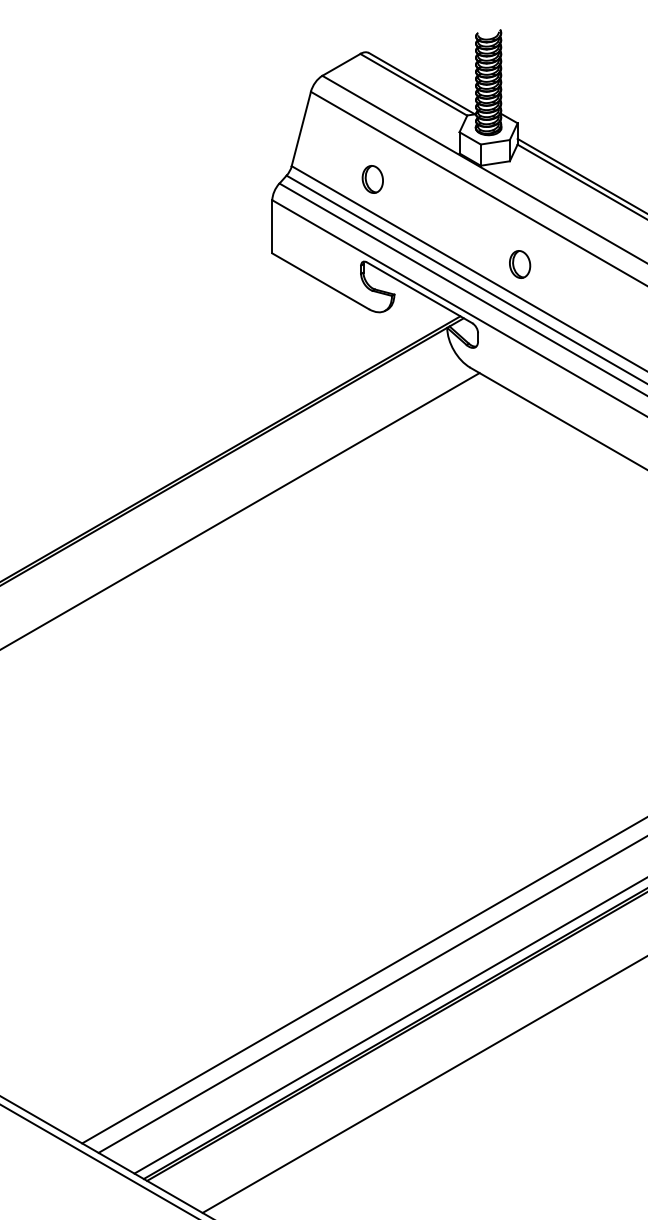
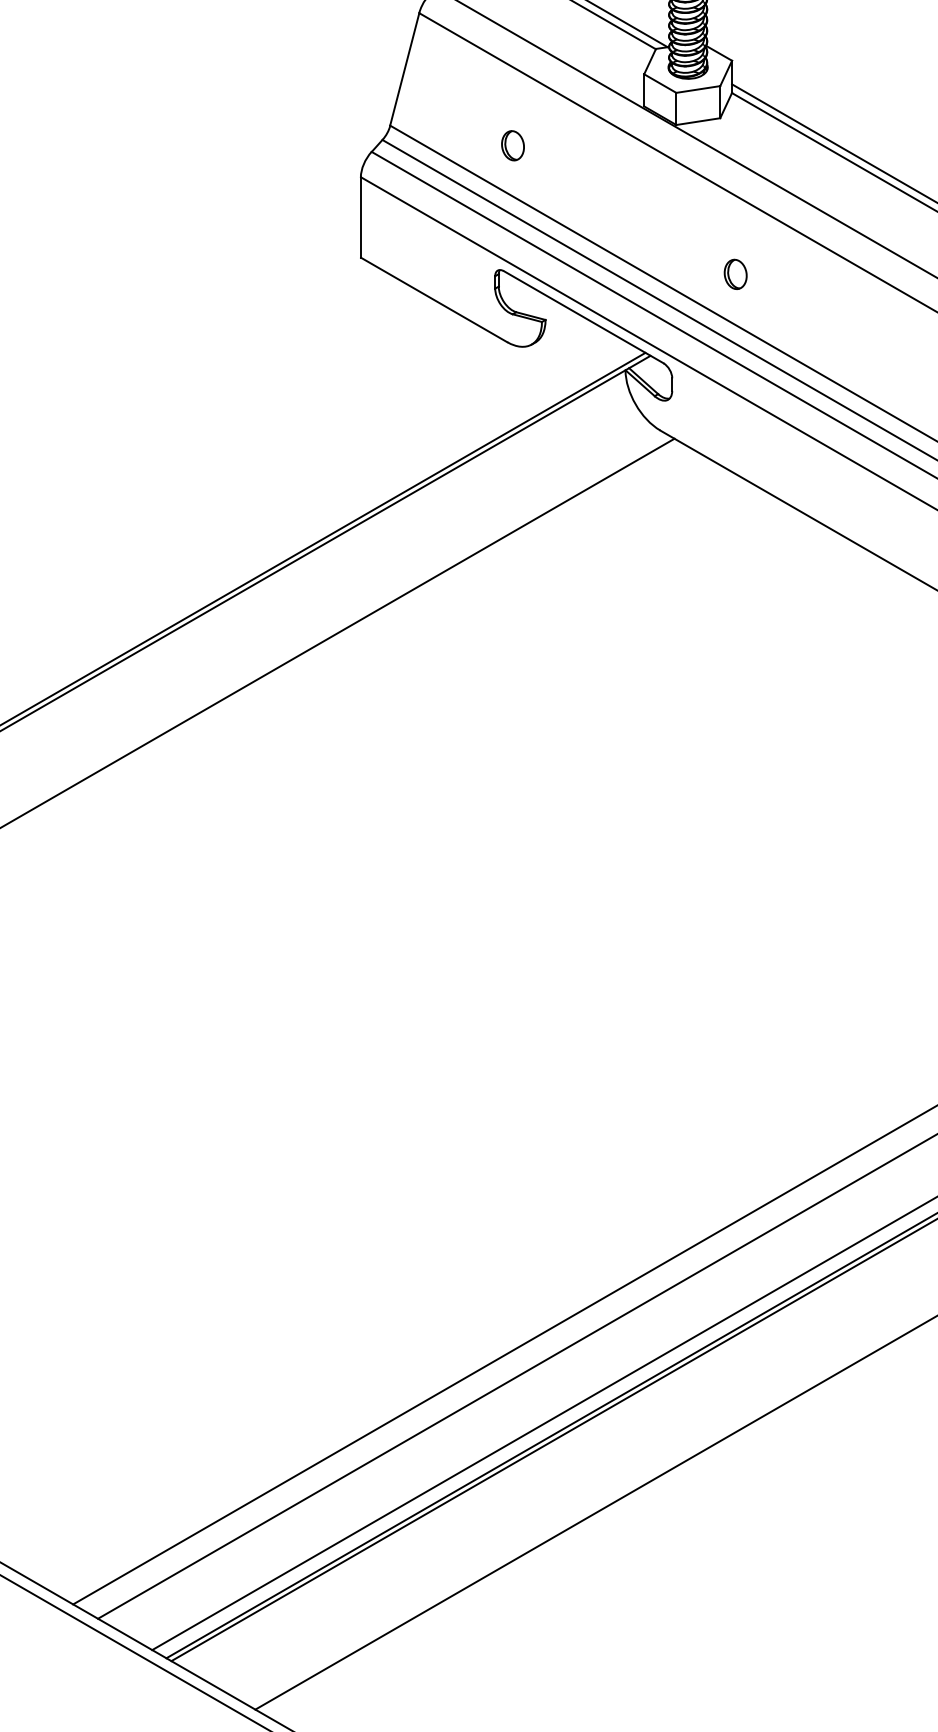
part: (372, 179) -> (512, 145), size x0.71
part: (519, 264) -> (734, 274), size x0.71

